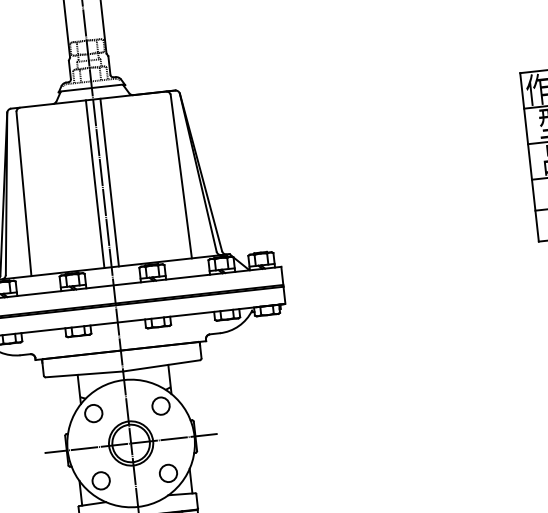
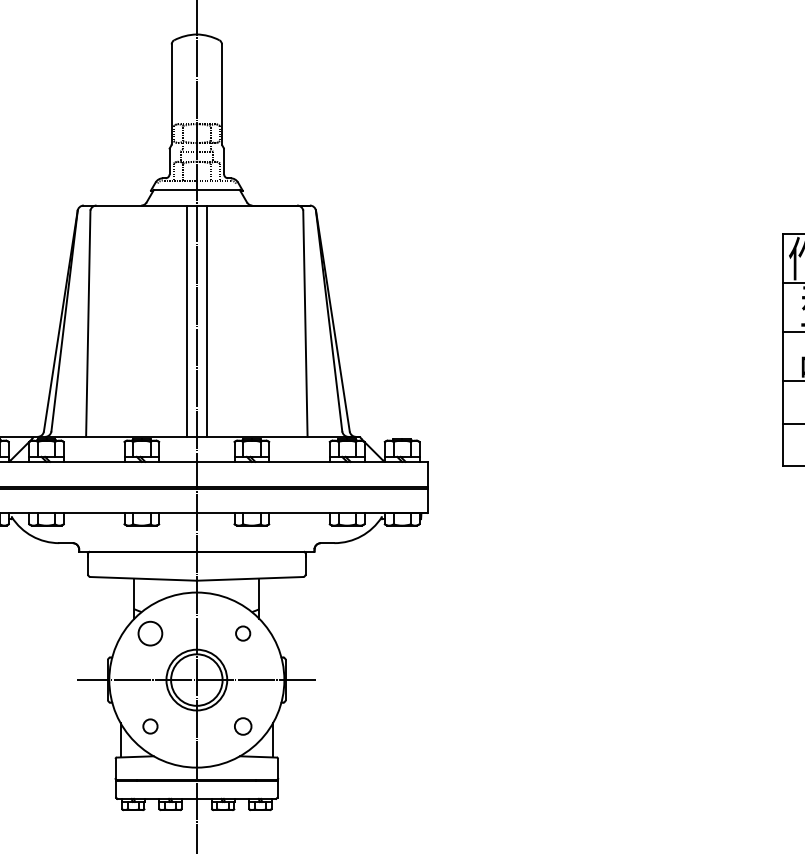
circle: (160, 406) -> (242, 633), size x0.6
circle: (167, 473) -> (242, 726), size x0.7
circle: (101, 480) -> (150, 726), size x0.6

